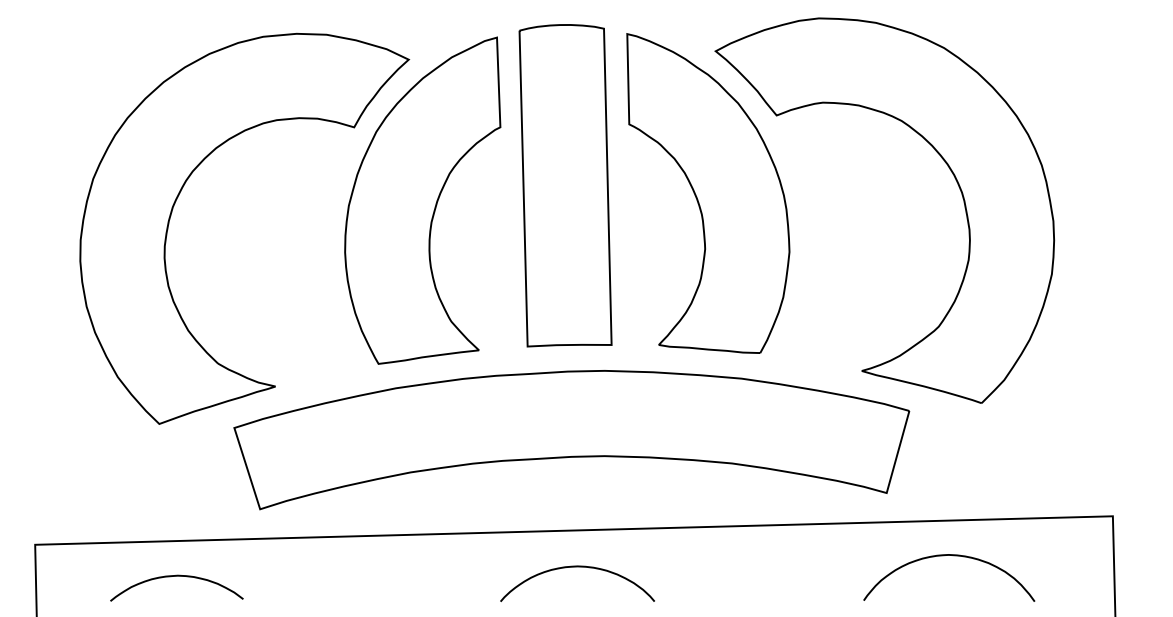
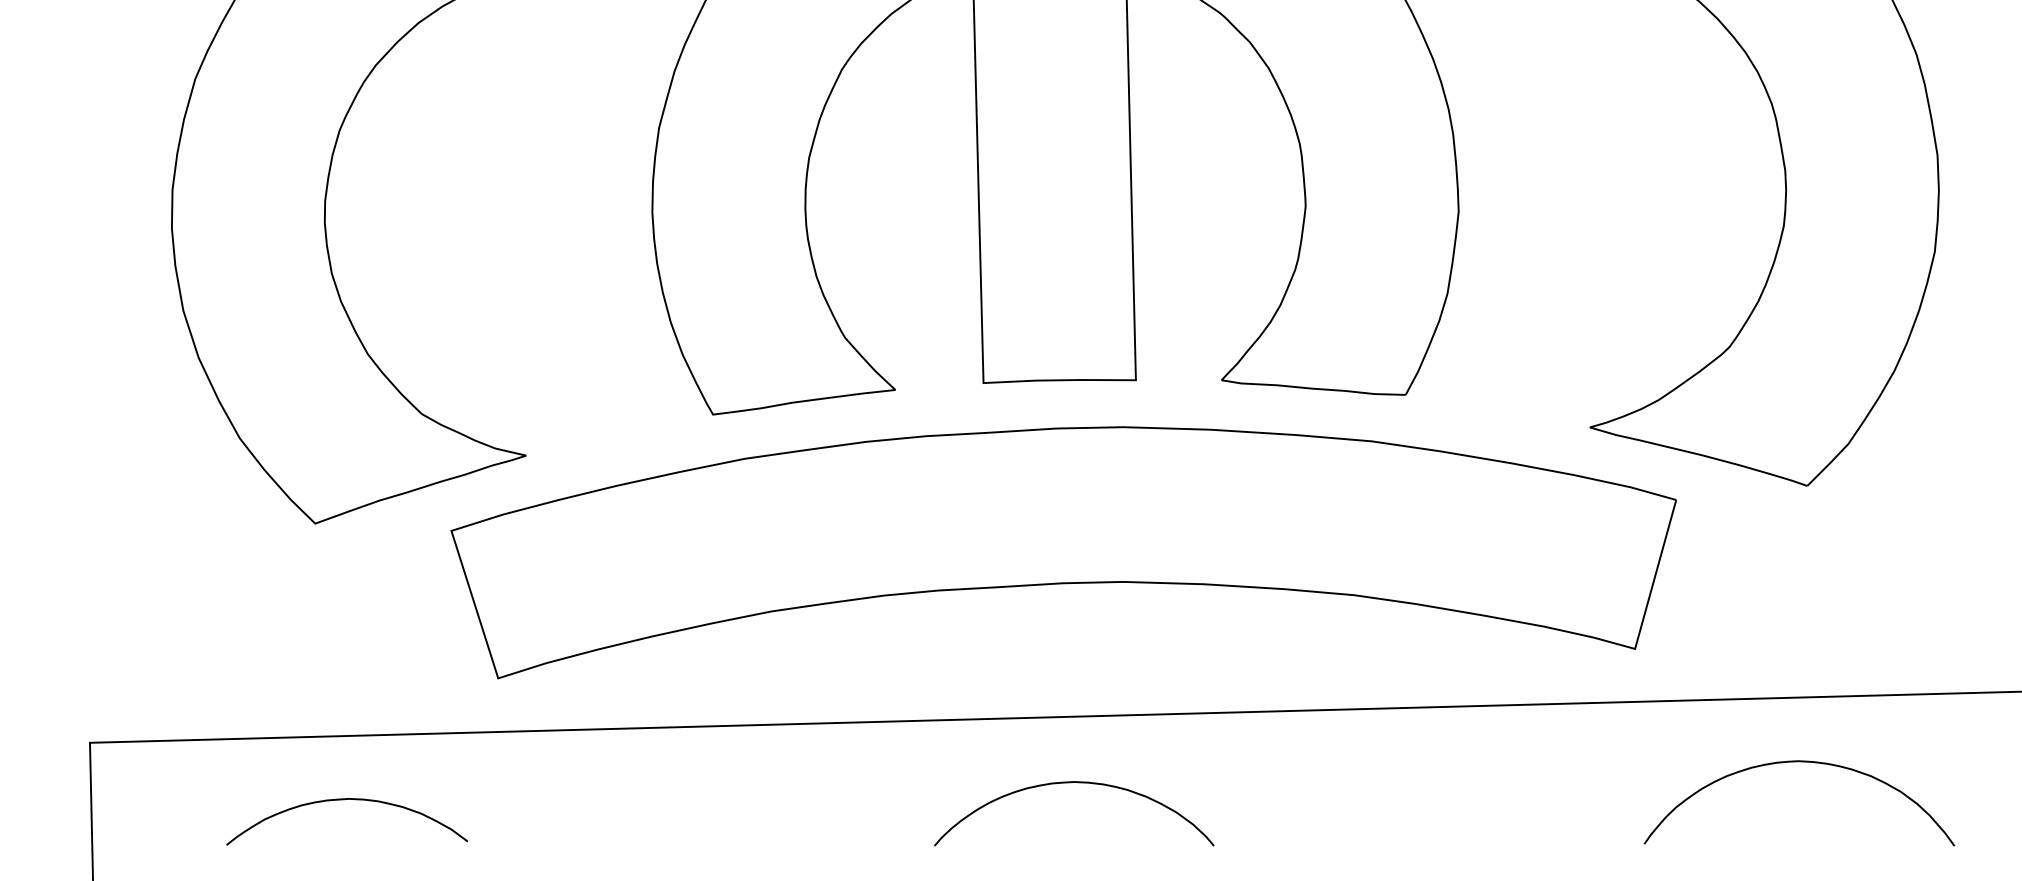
curve: (953, 556) -> (1807, 764), moved

